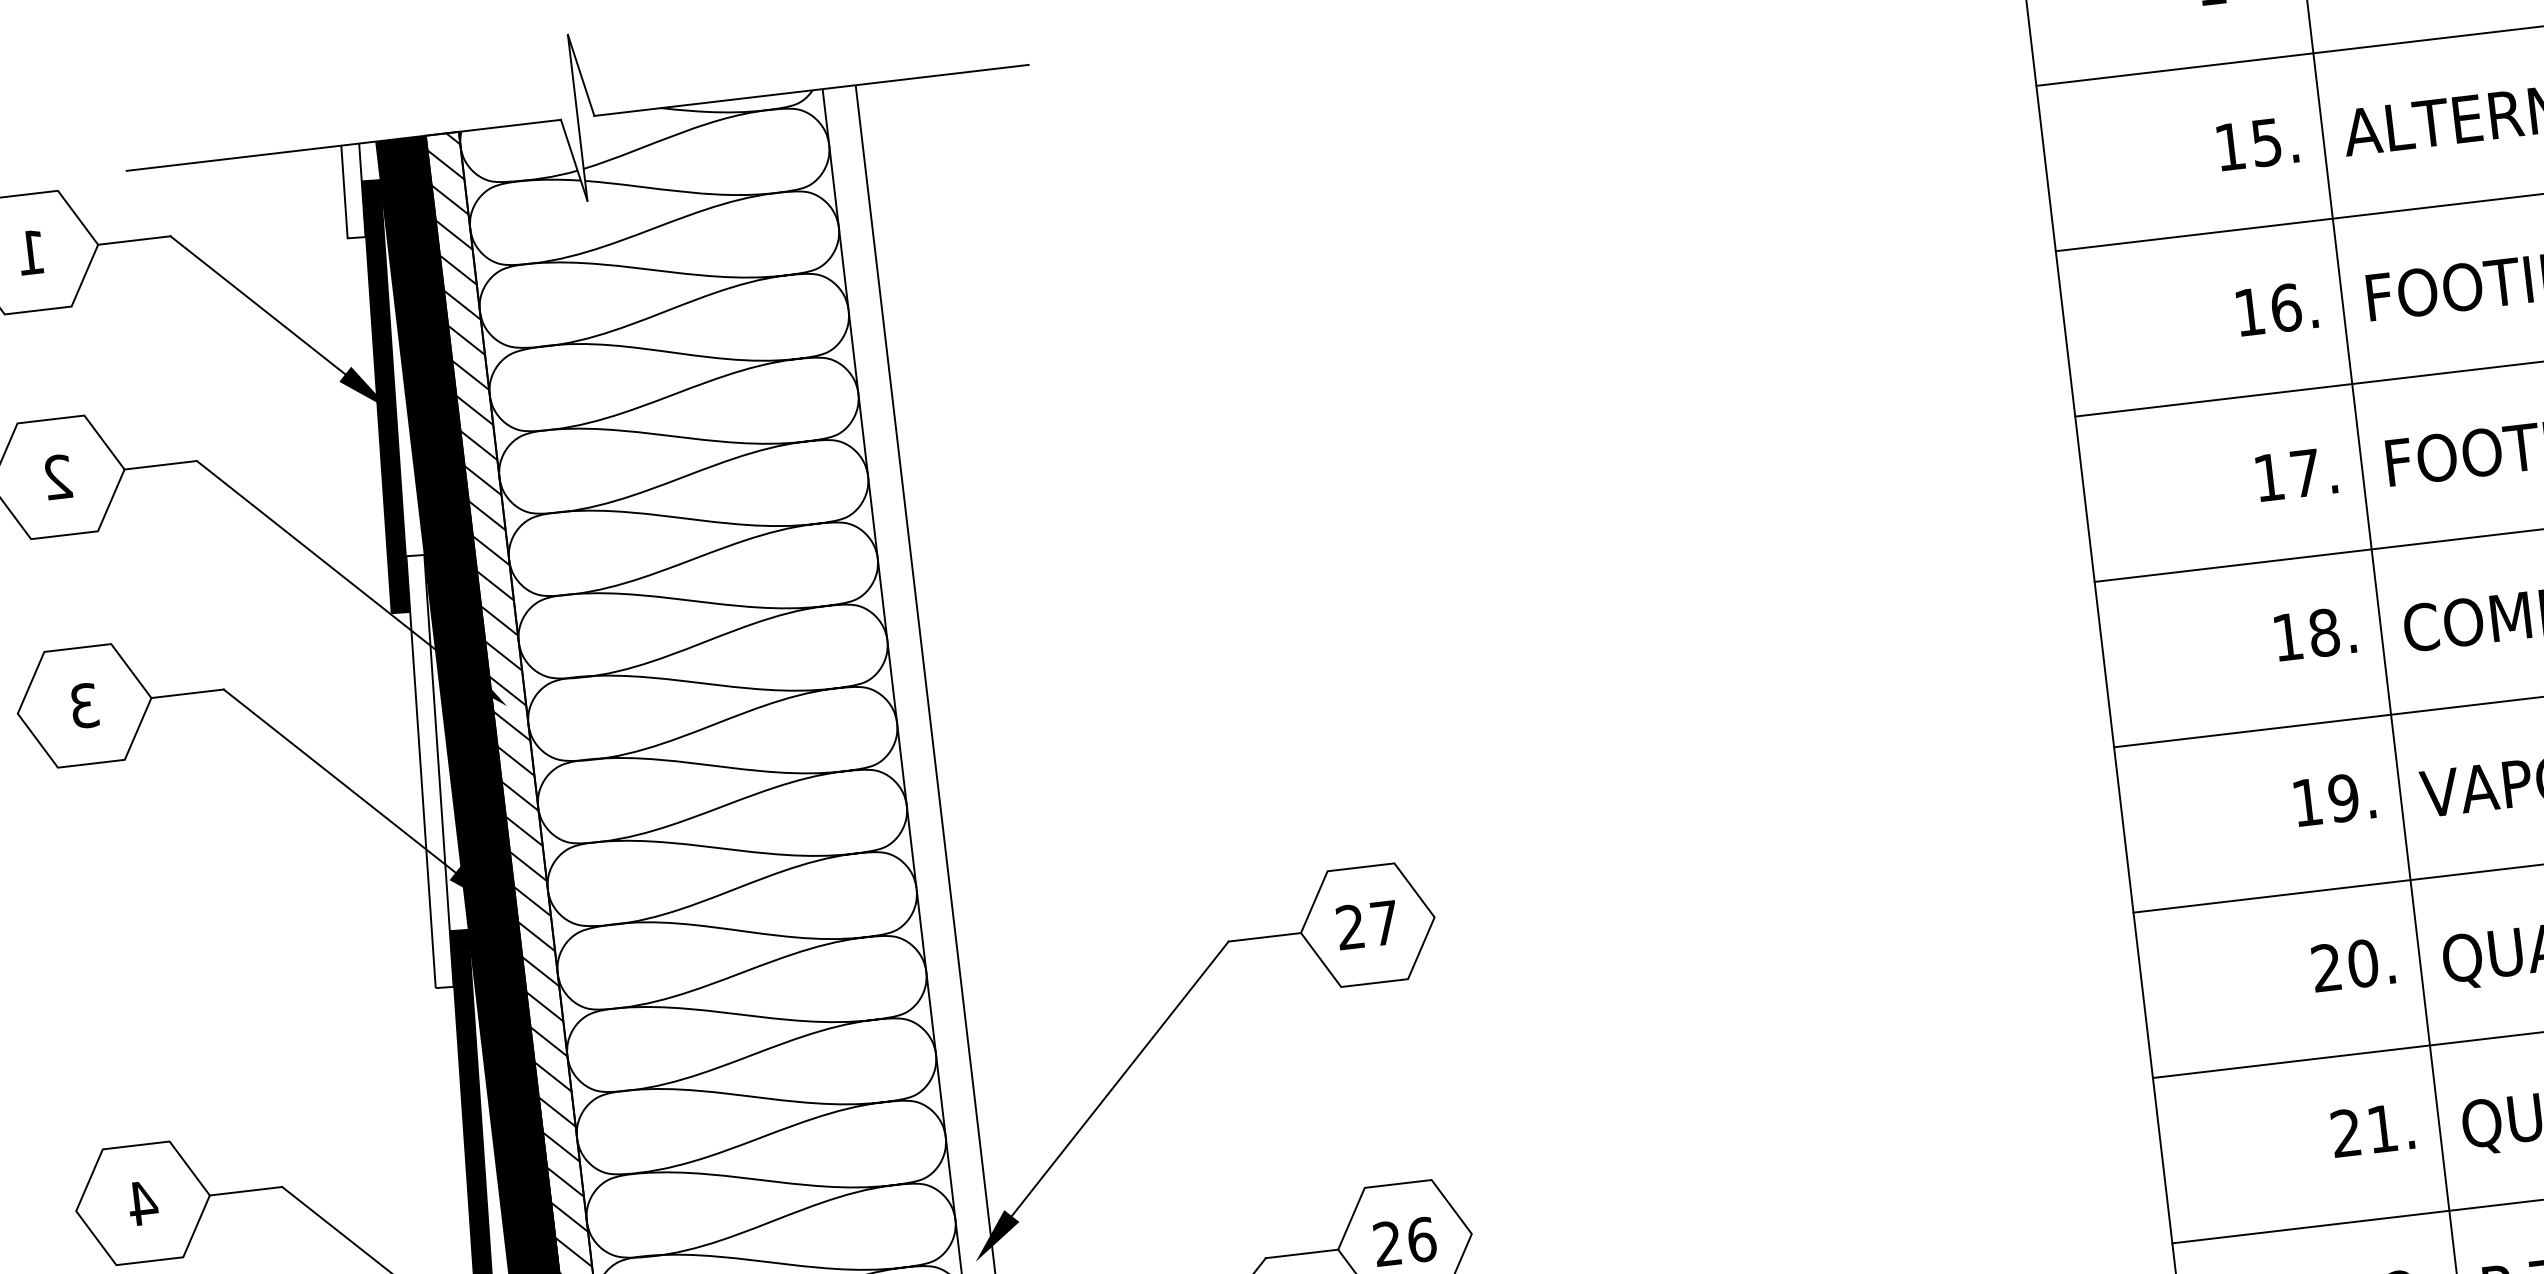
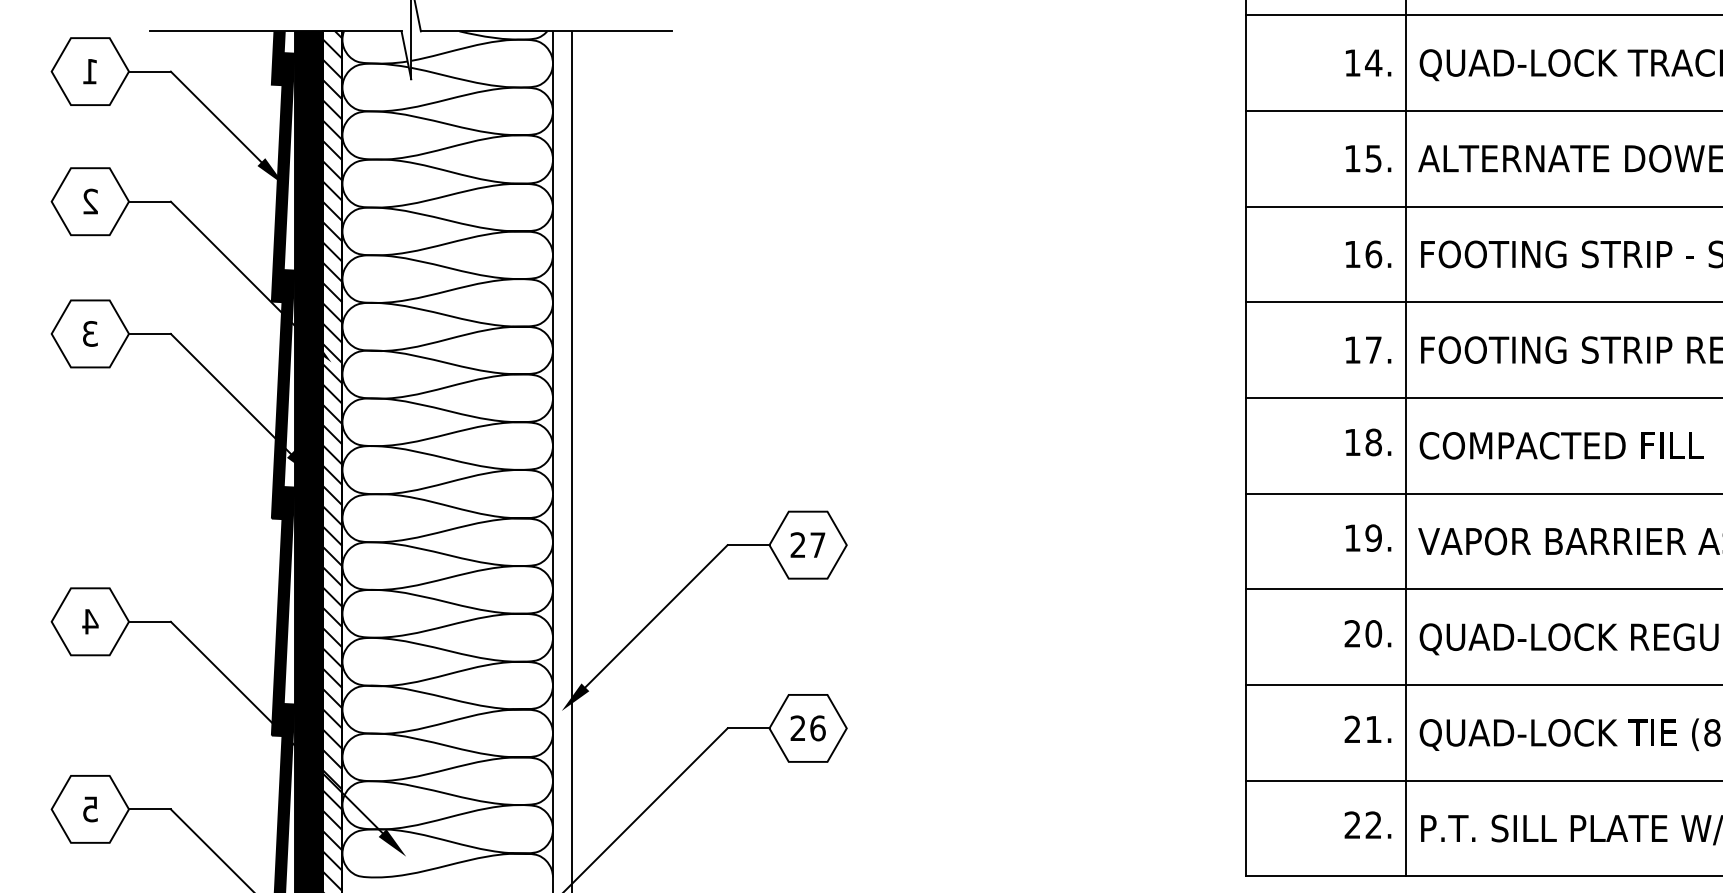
fill: (352, 191) -> (277, 58), added
fill: (428, 771) -> (282, 394), added

